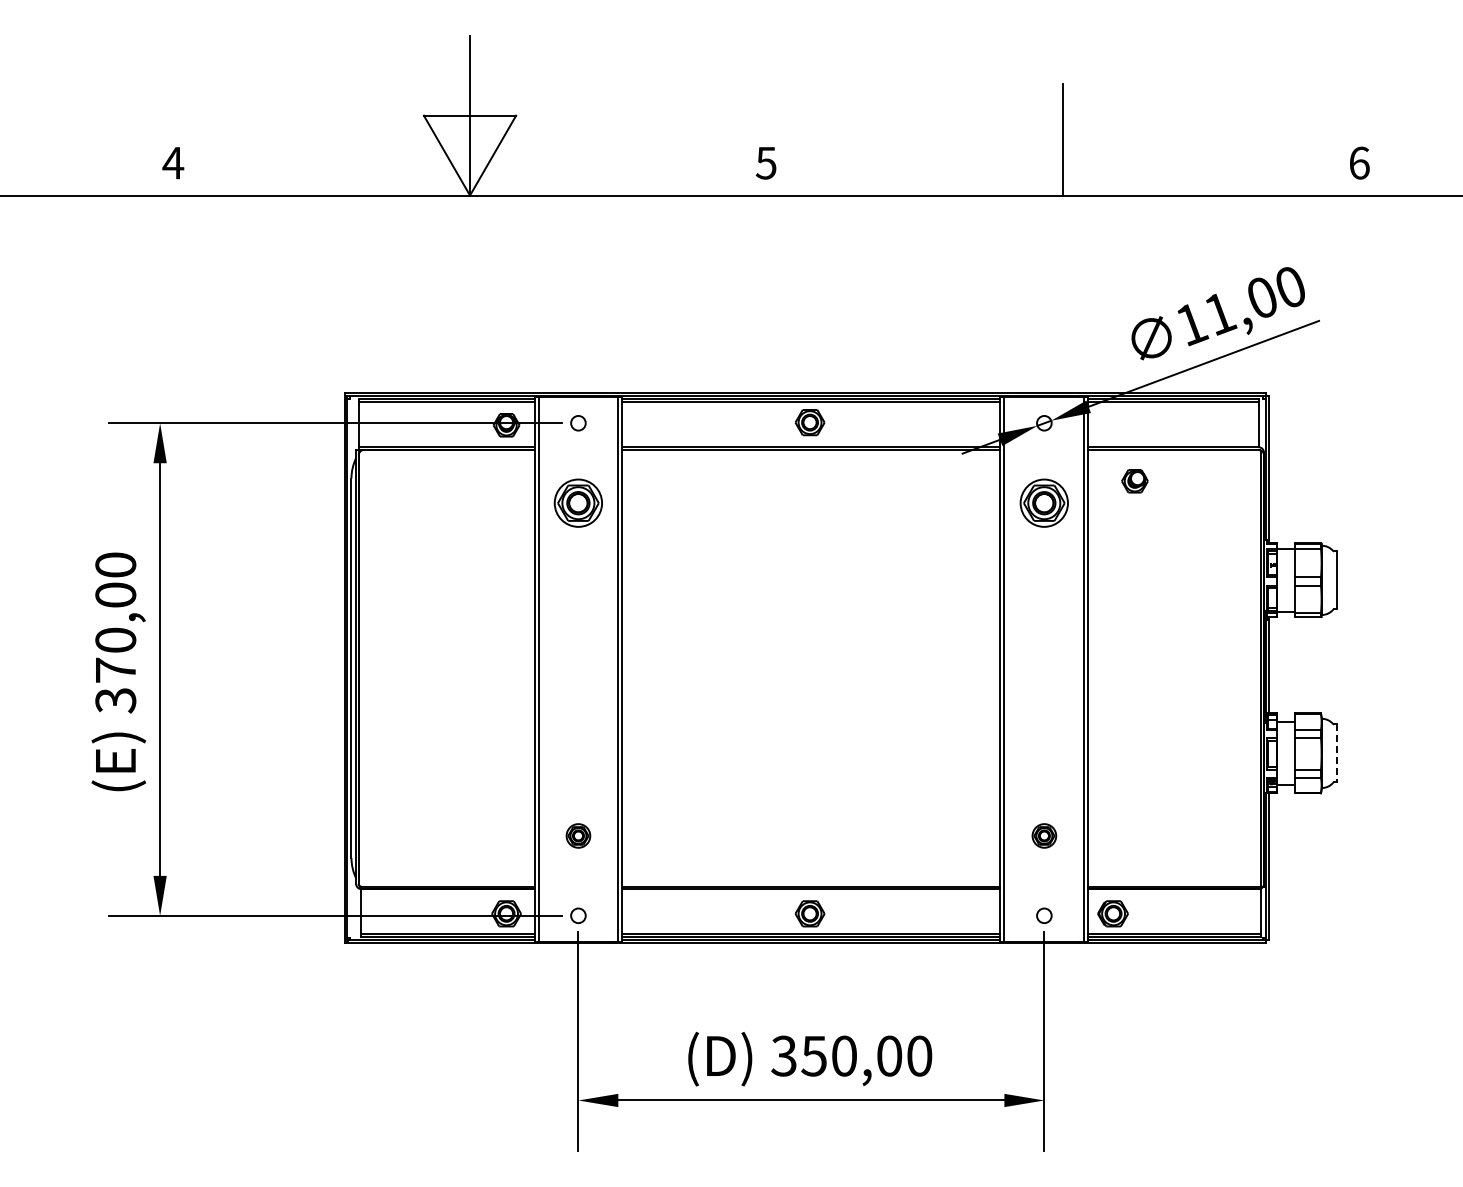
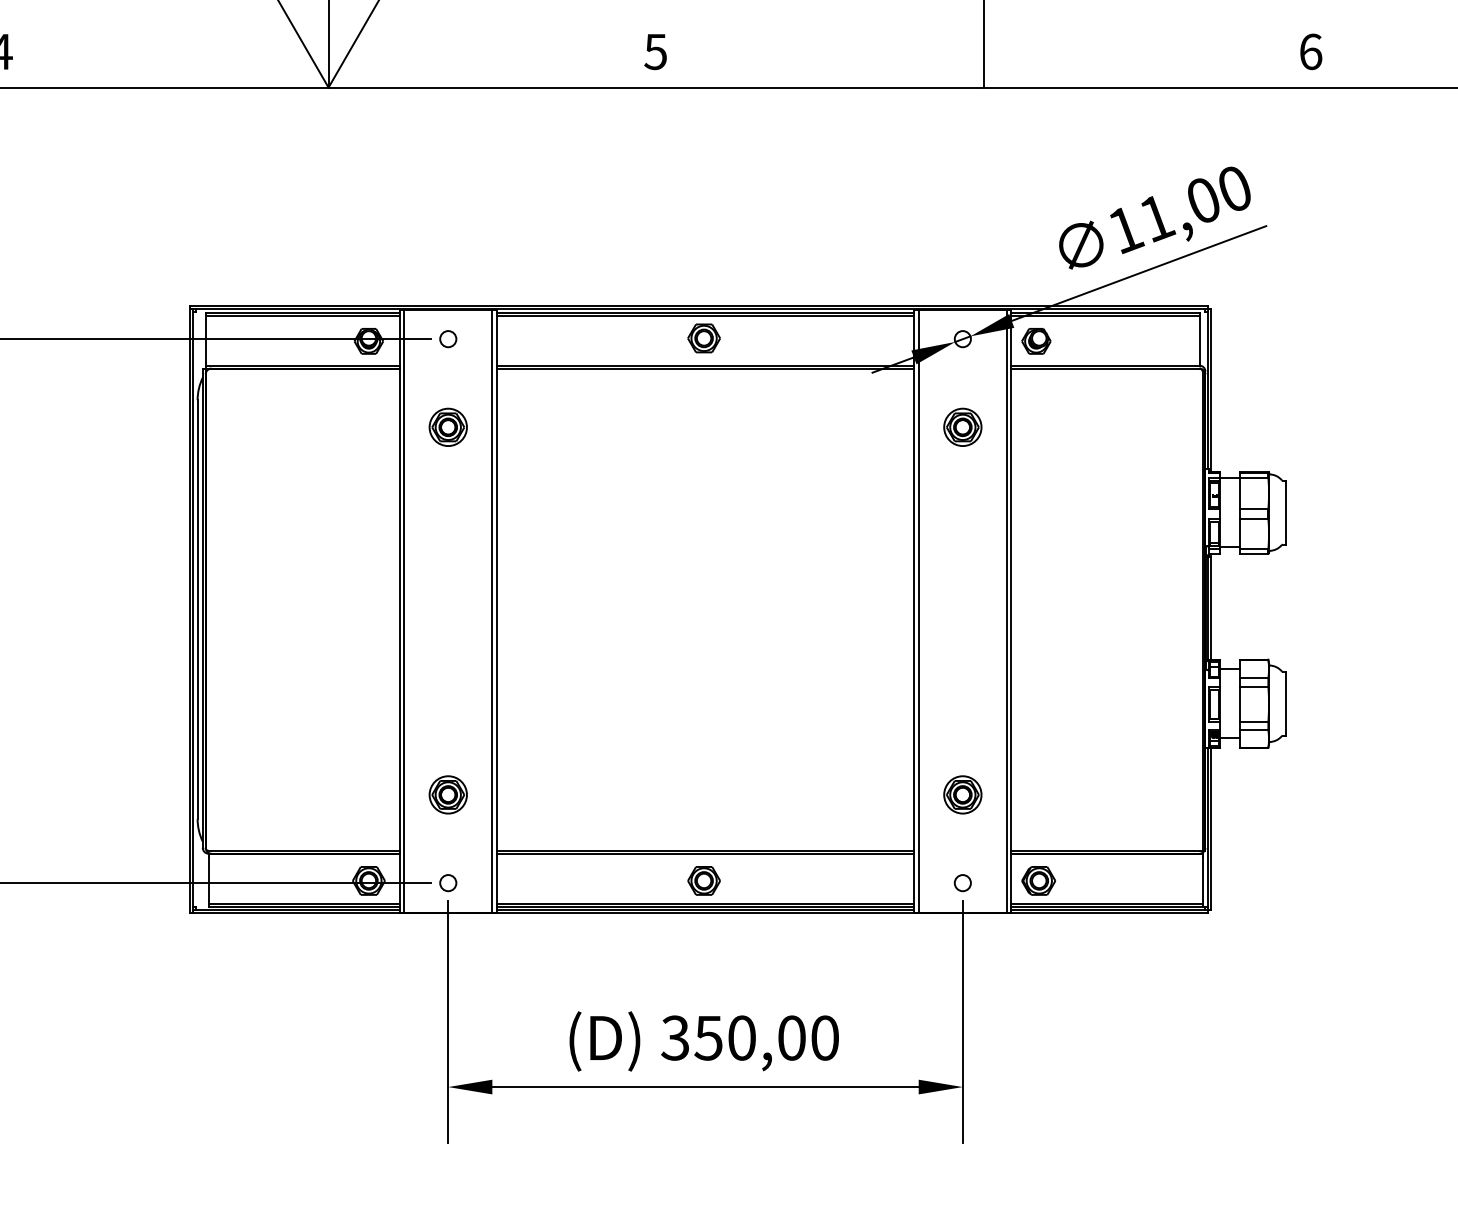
part: (1134, 481) -> (1035, 341), moved
part: (578, 502) -> (448, 426), size x0.71
part: (1044, 502) -> (963, 426), size x0.71
line: (1336, 753) -> (1285, 703), dashed -> solid
part: (578, 835) -> (448, 794), size x1.43
part: (1044, 835) -> (963, 794), size x1.43

